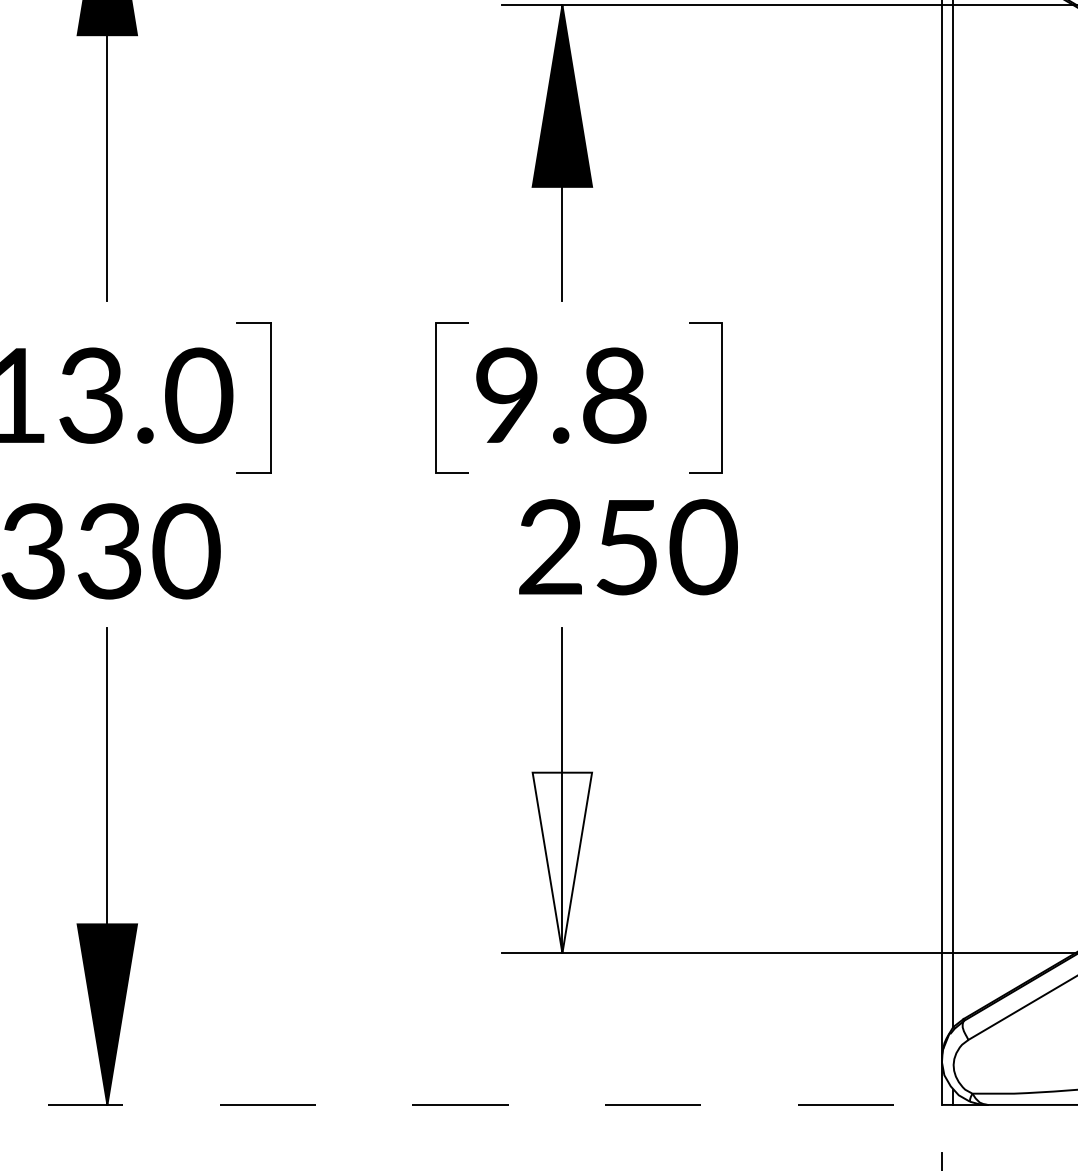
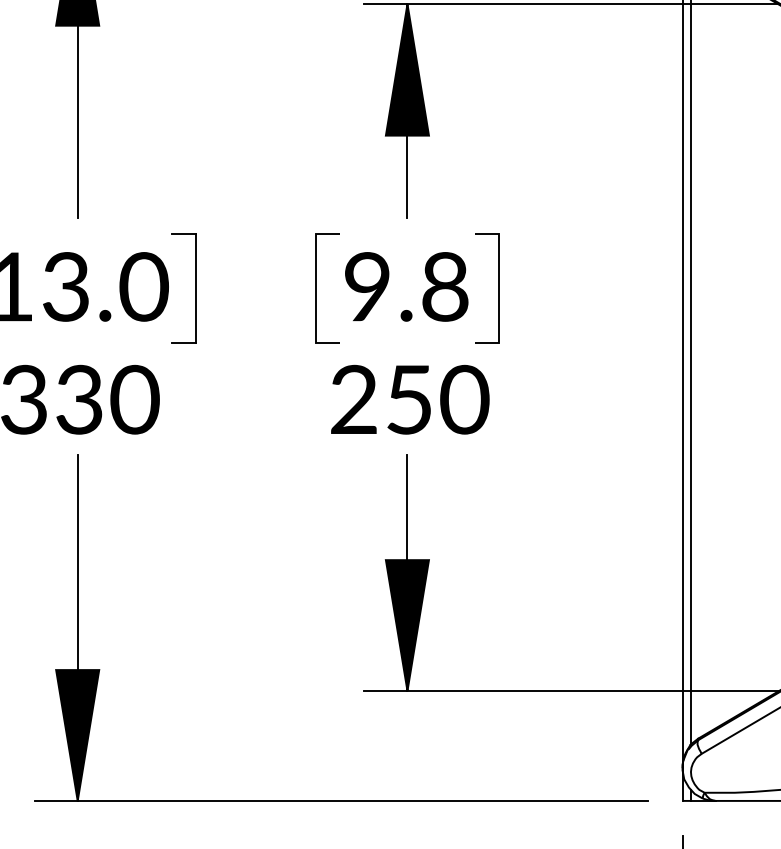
line: (721, 397) -> (498, 288), moved
text: (628, 546) -> (410, 399), moved
fill: (561, 862) -> (406, 625), added
line: (470, 1104) -> (340, 800), dashed -> solid

